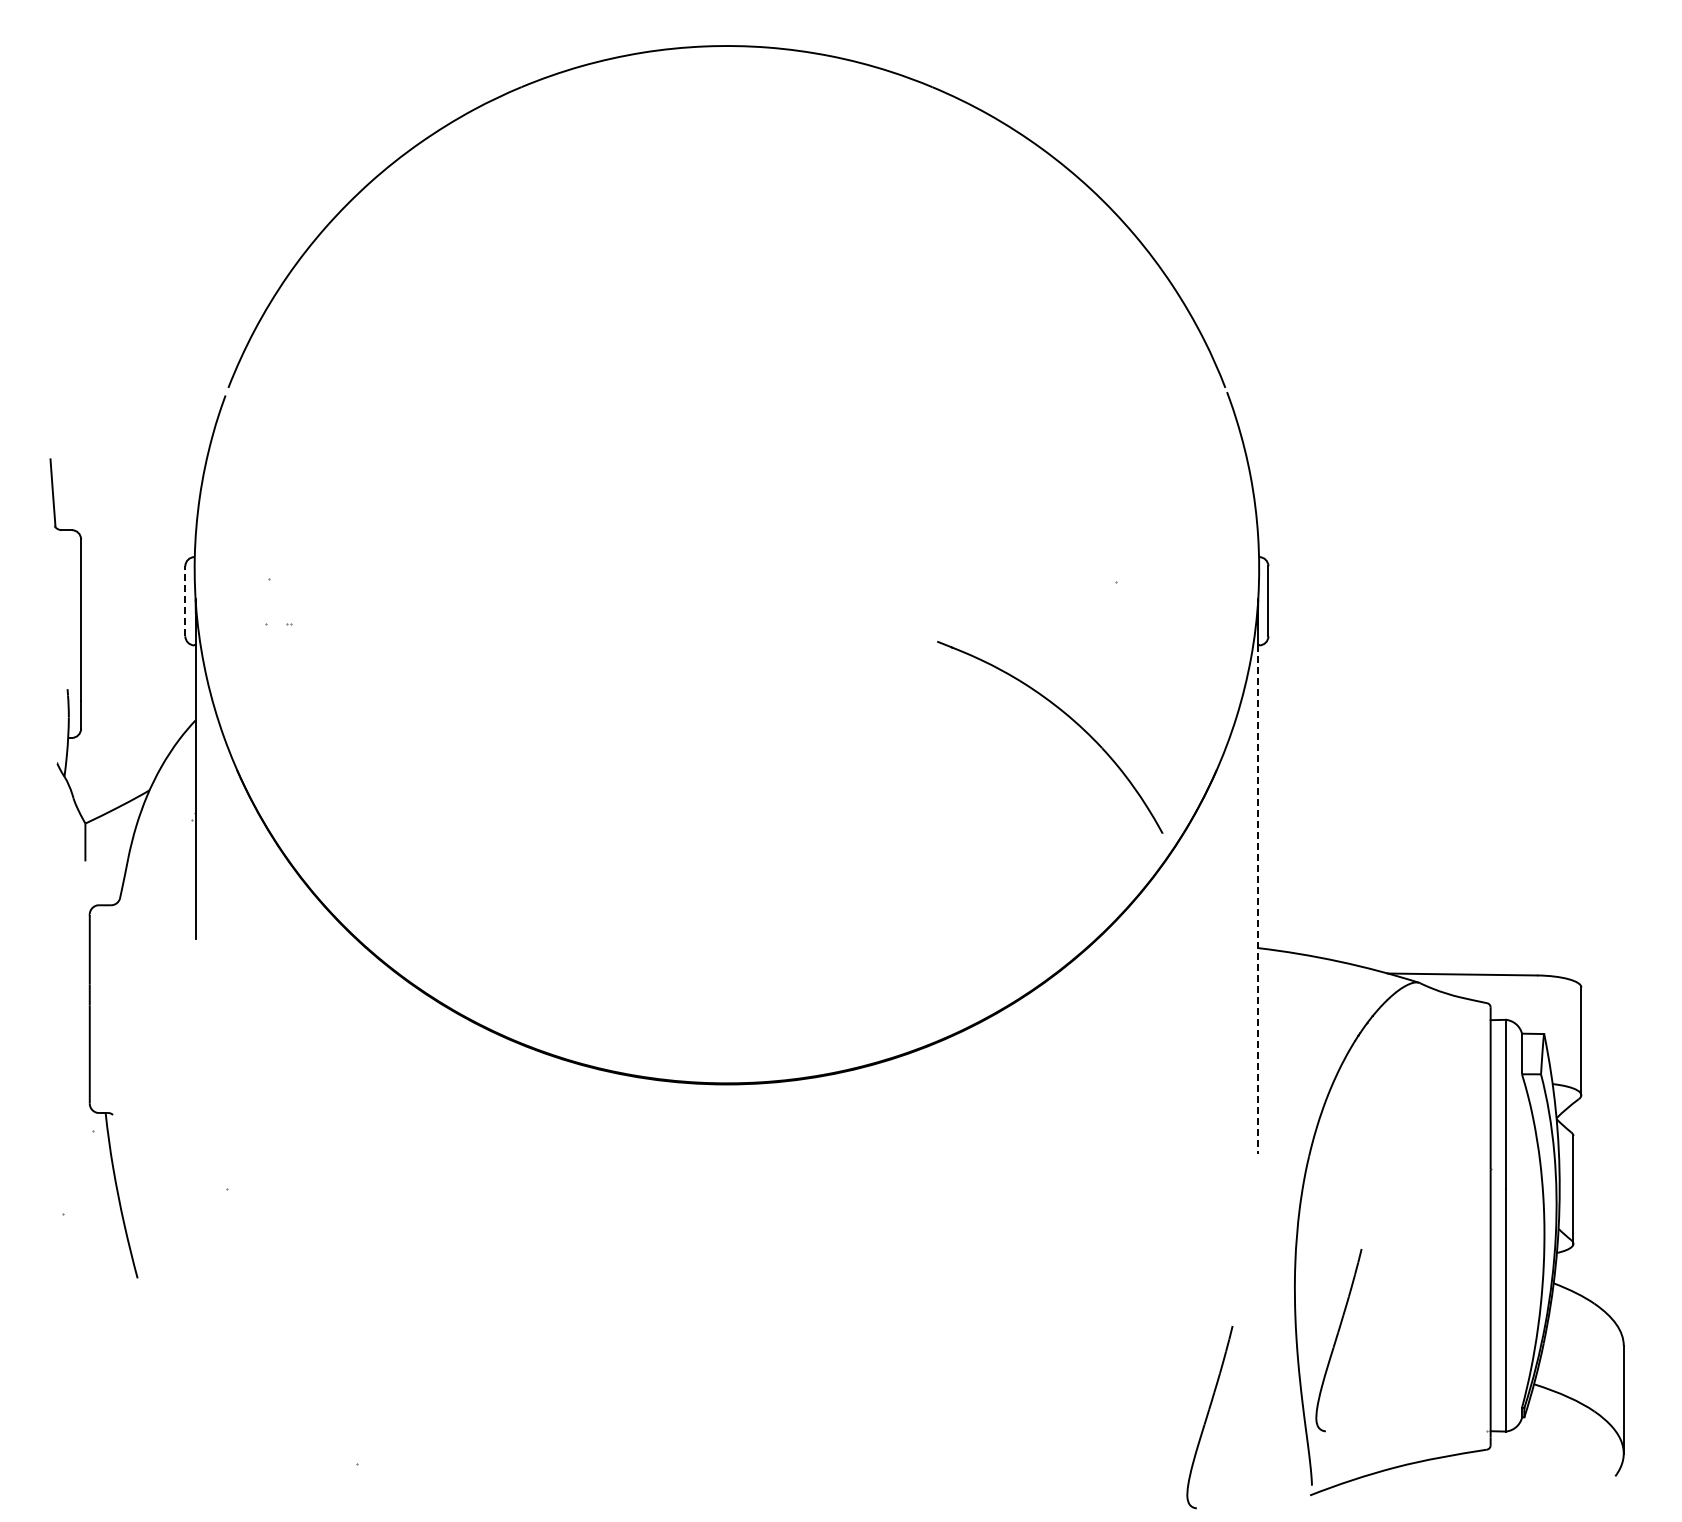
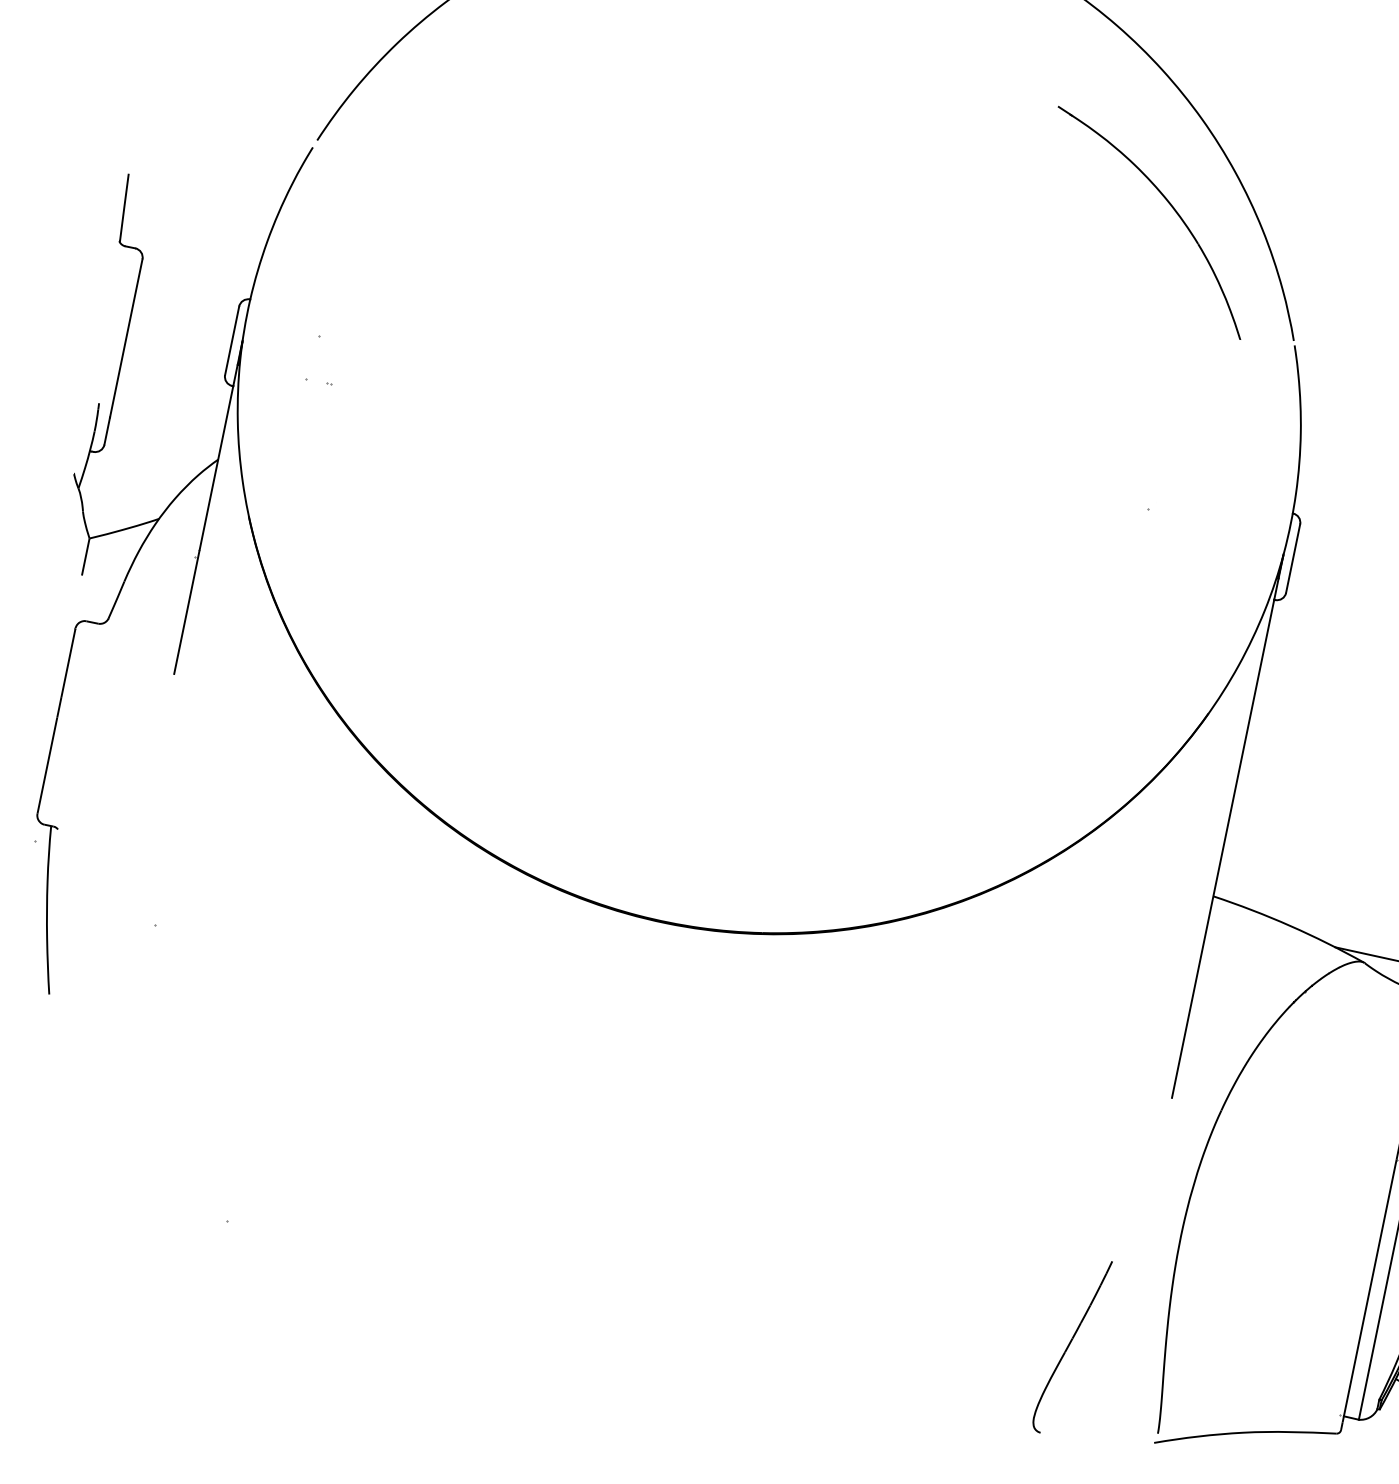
line: (185, 601) -> (232, 341), dashed -> solid
part: (1069, 718) -> (1172, 208), moved
line: (1258, 900) -> (1223, 849), dashed -> solid
part: (1338, 1340) -> (1213, 1296), removed

